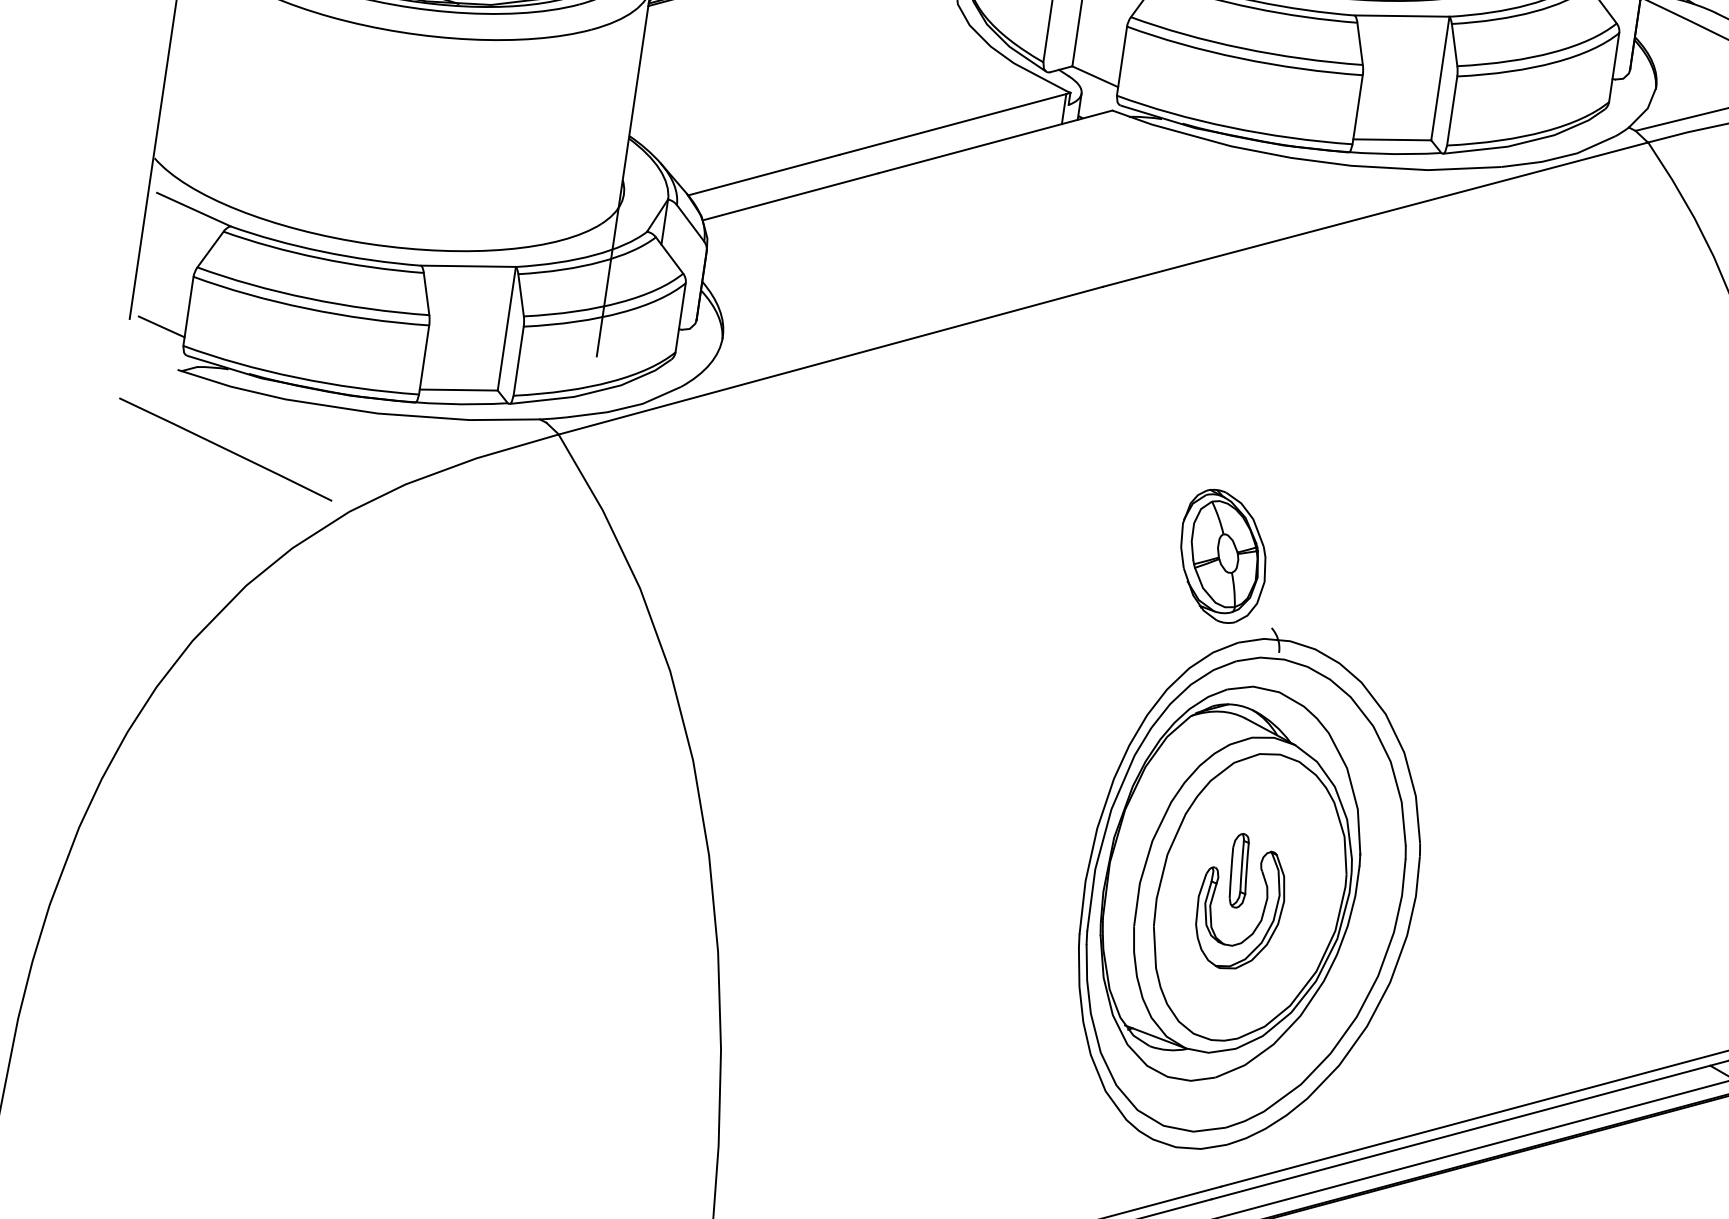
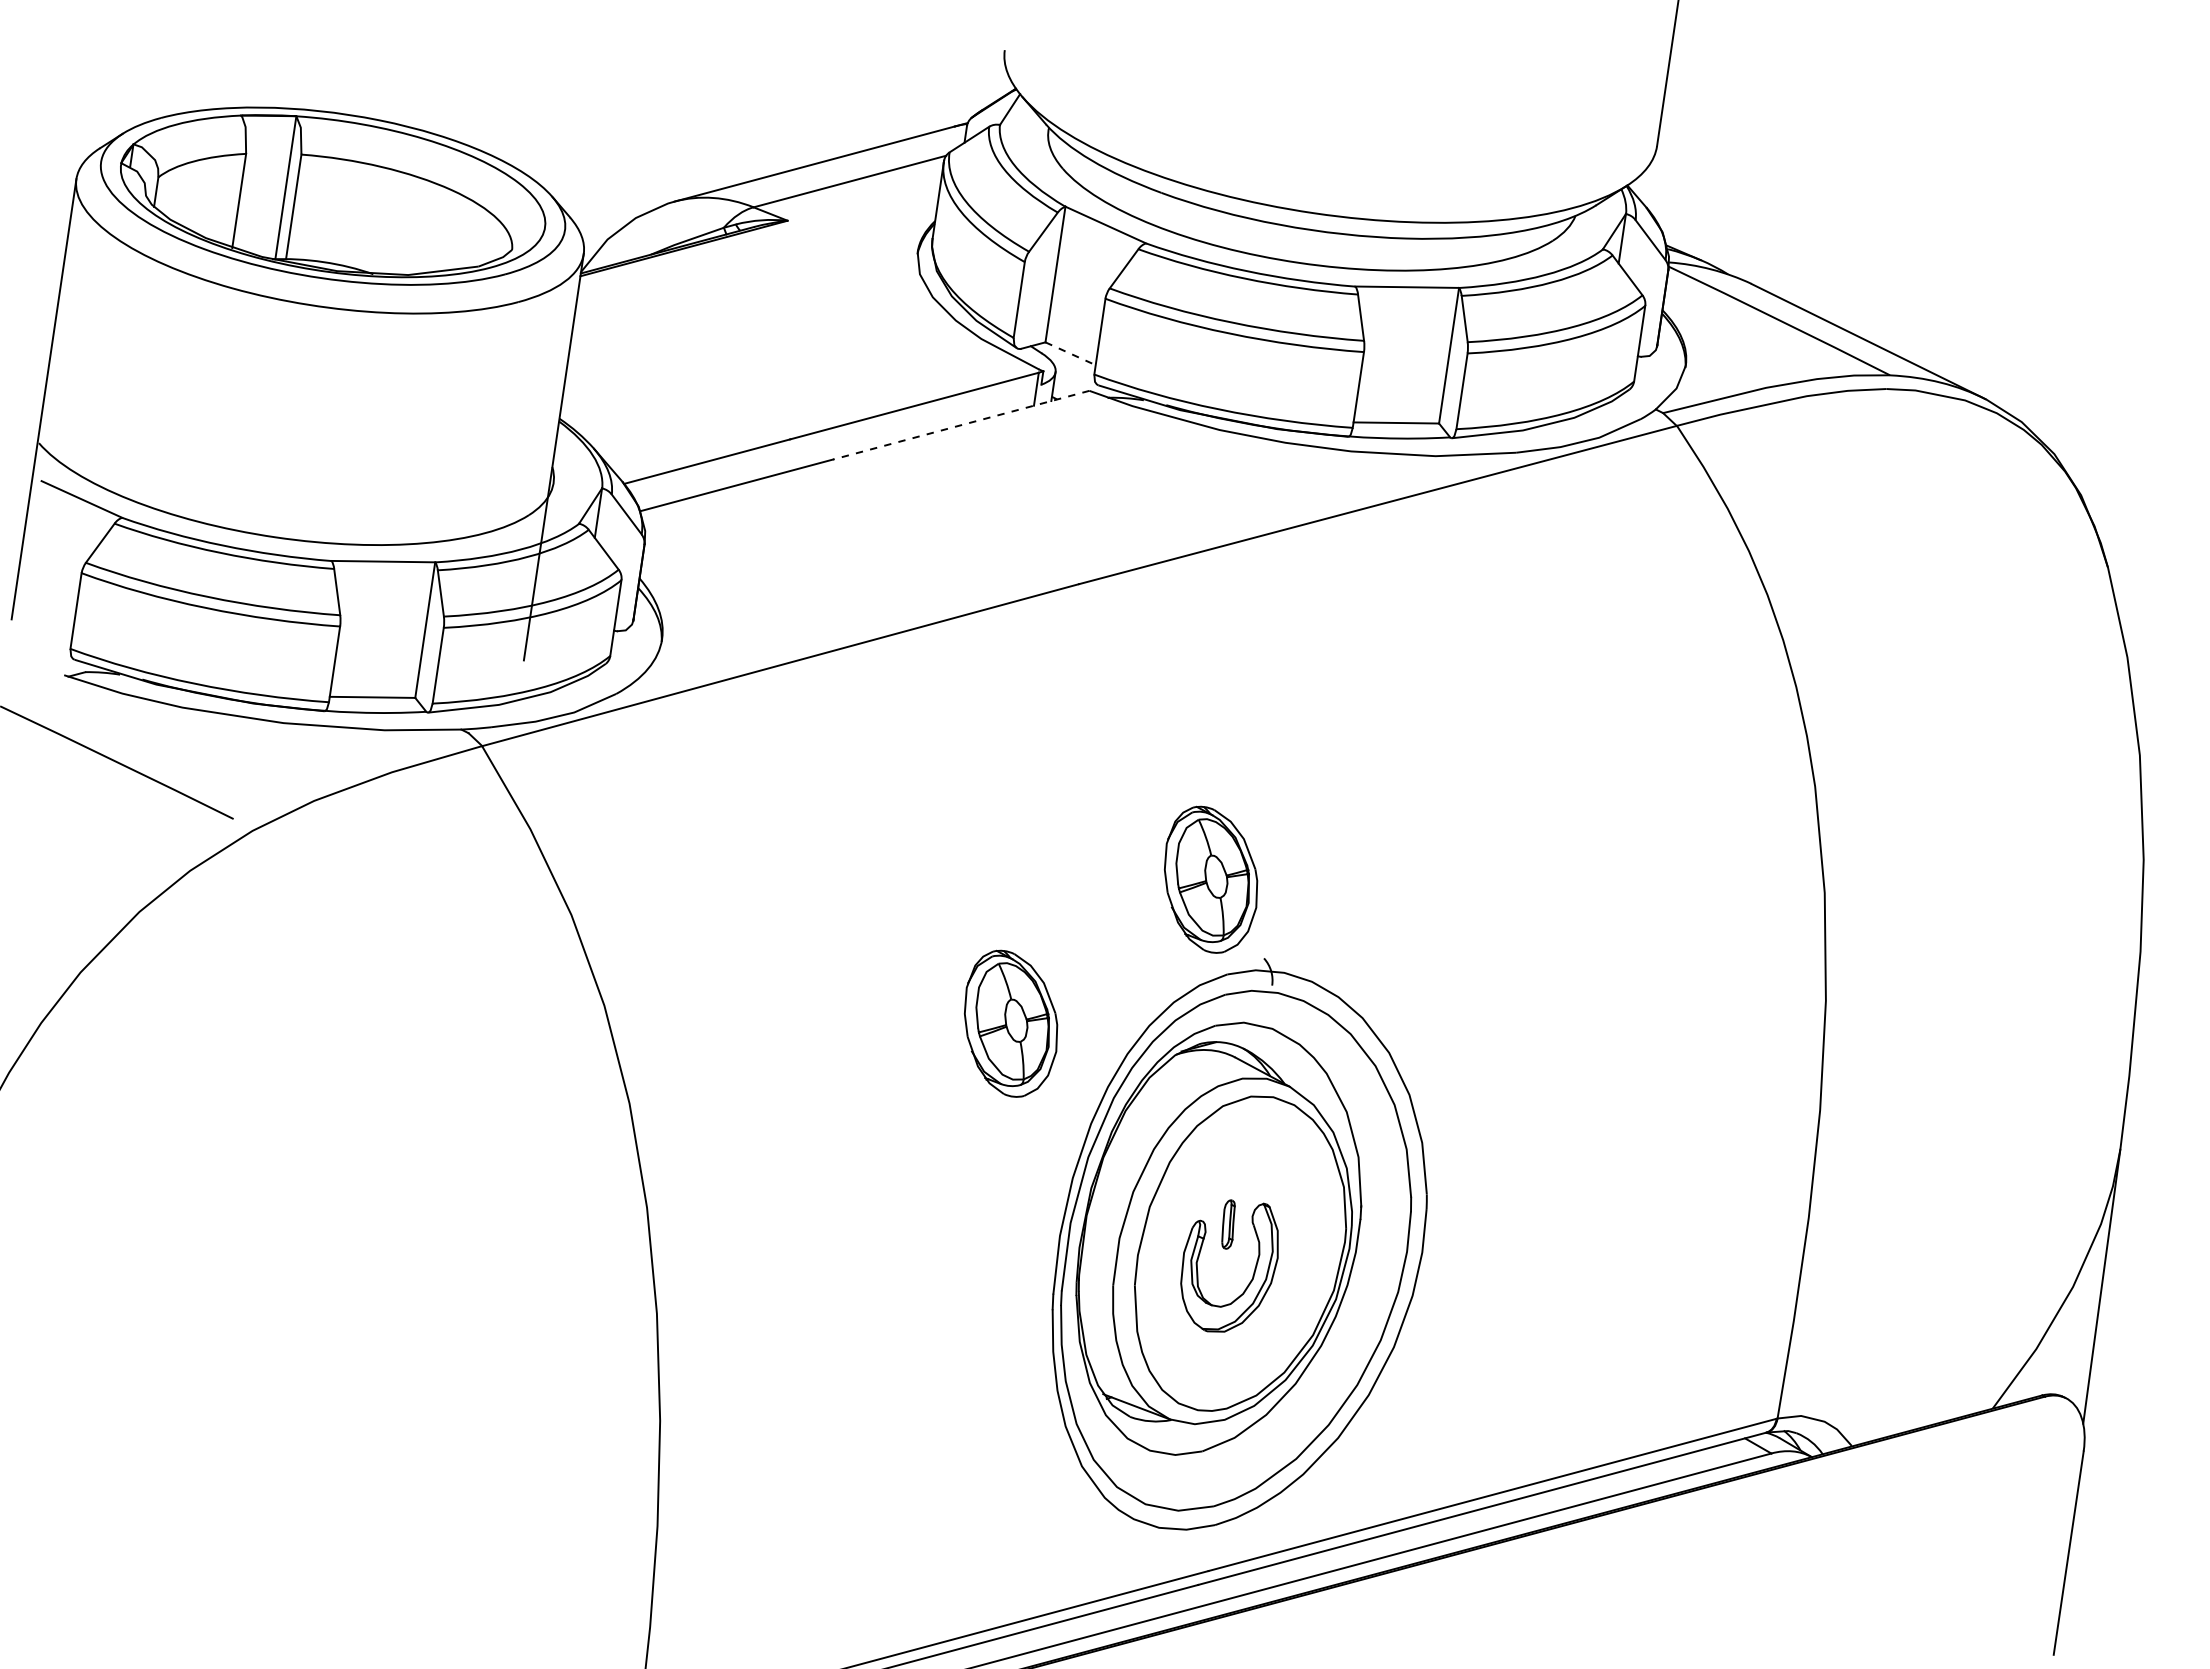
line: (1095, 76) -> (1070, 353), solid -> dashed
line: (995, 142) -> (961, 425), solid -> dashed
line: (161, 326) -> (46, 627), removed
part: (1041, 687) -> (1011, 1023), added
part: (1239, 870) -> (1228, 1224), size x0.6

